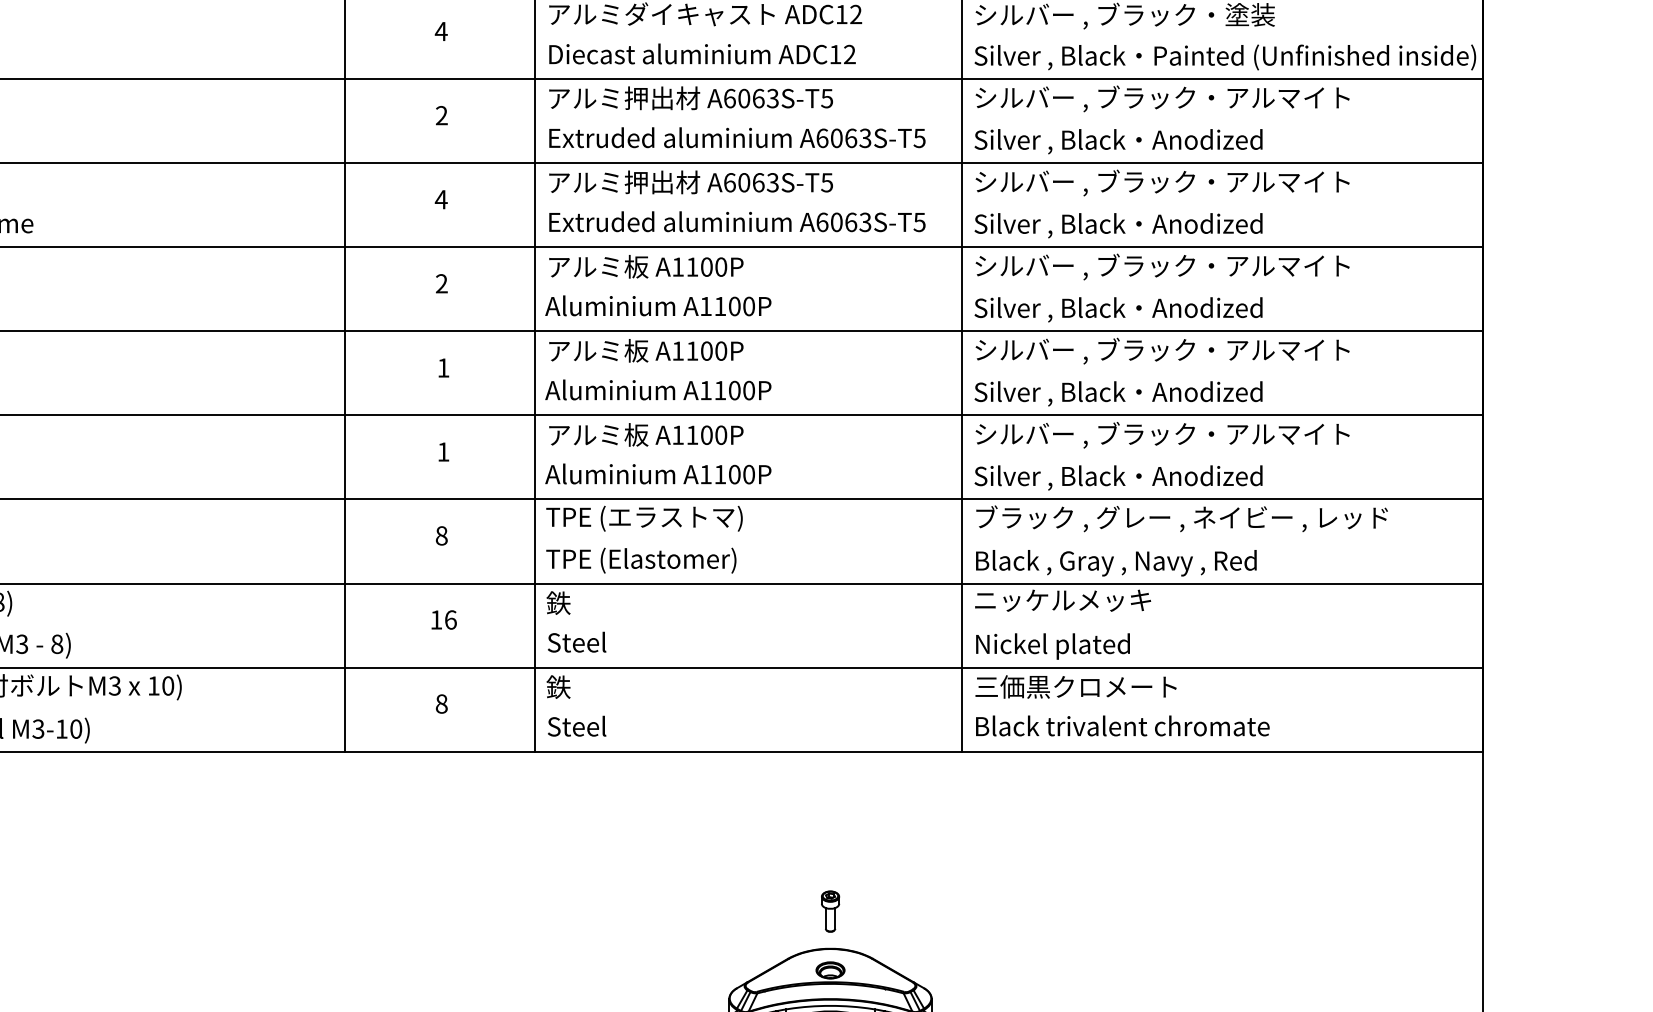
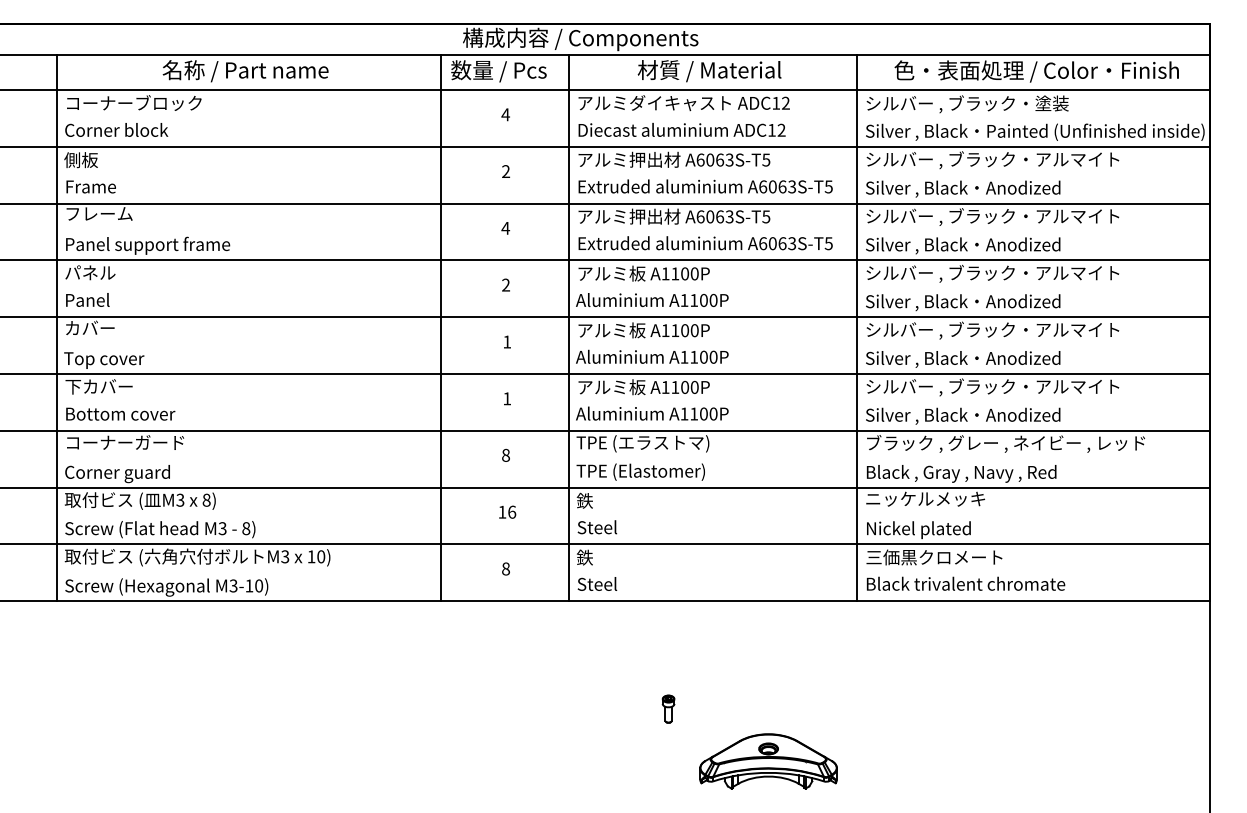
part: (830, 910) -> (668, 708), moved

